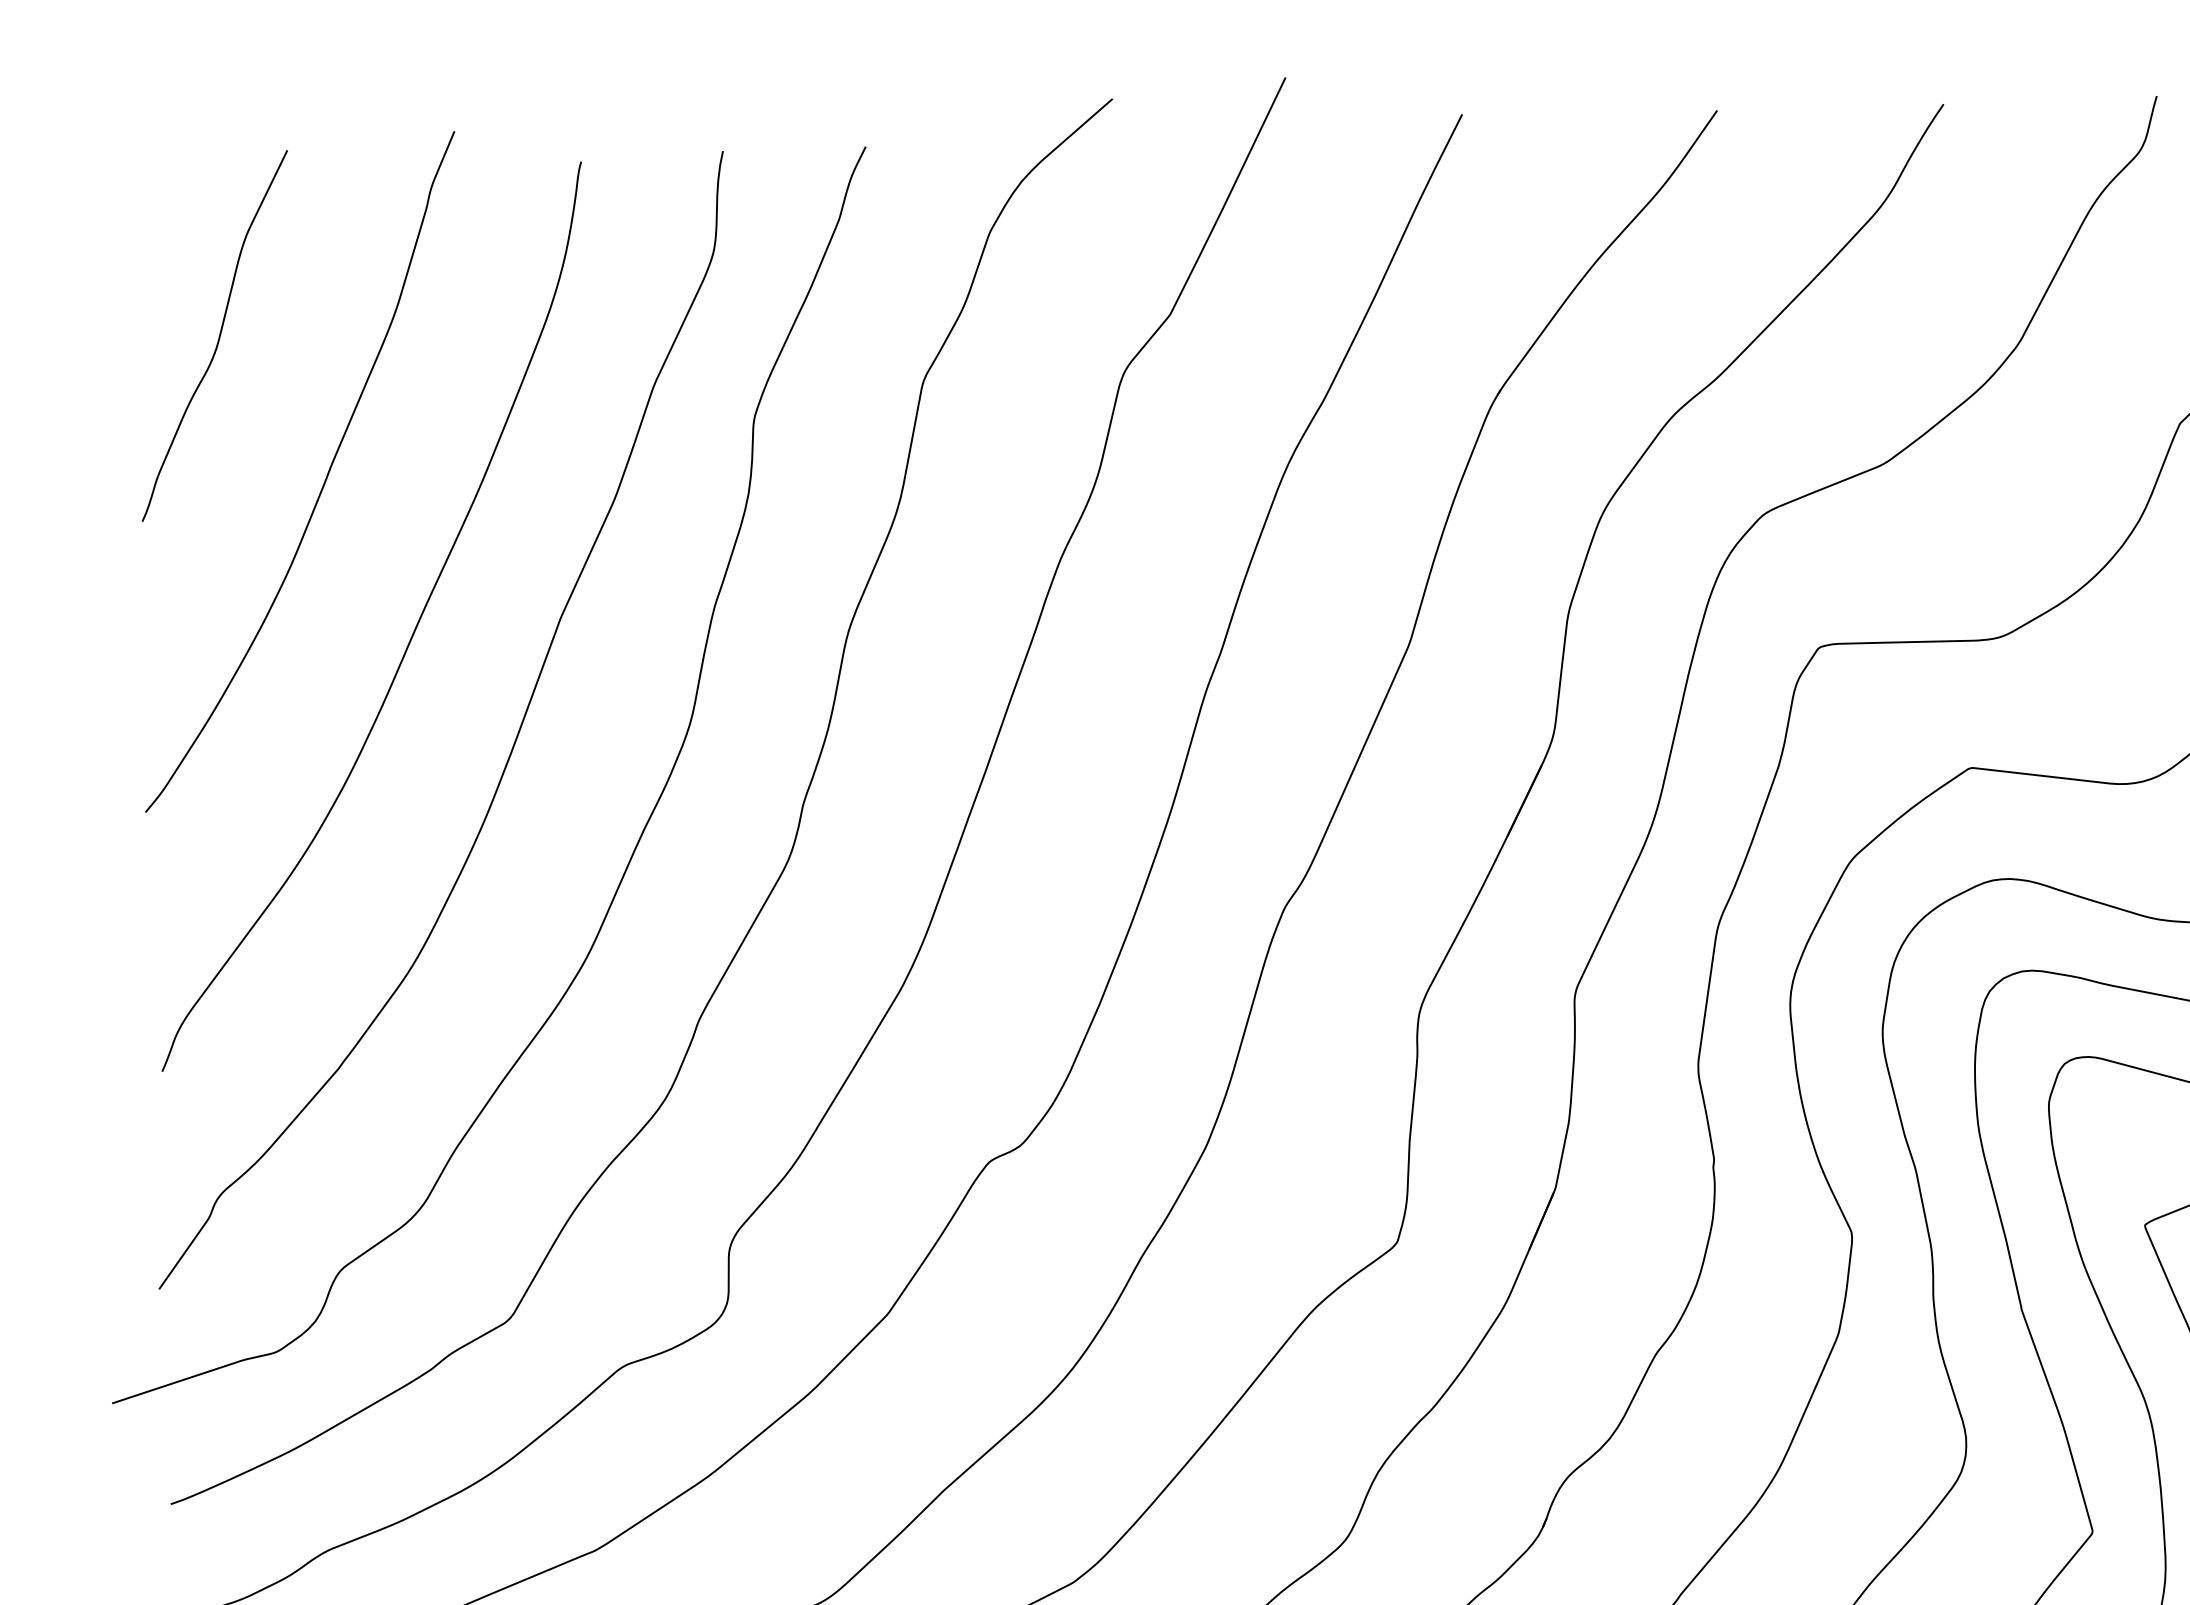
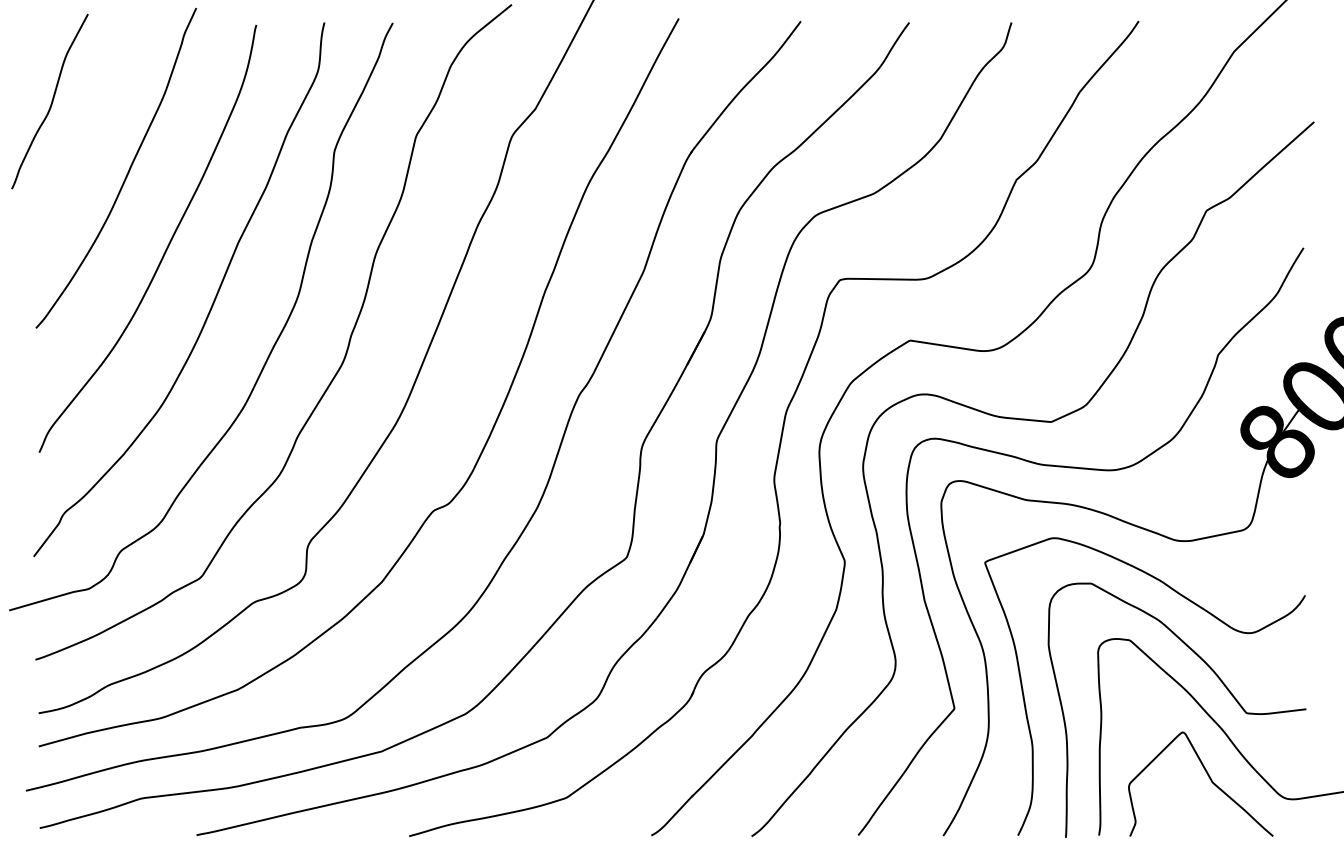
curve: (218, 335) -> (51, 101), moved

